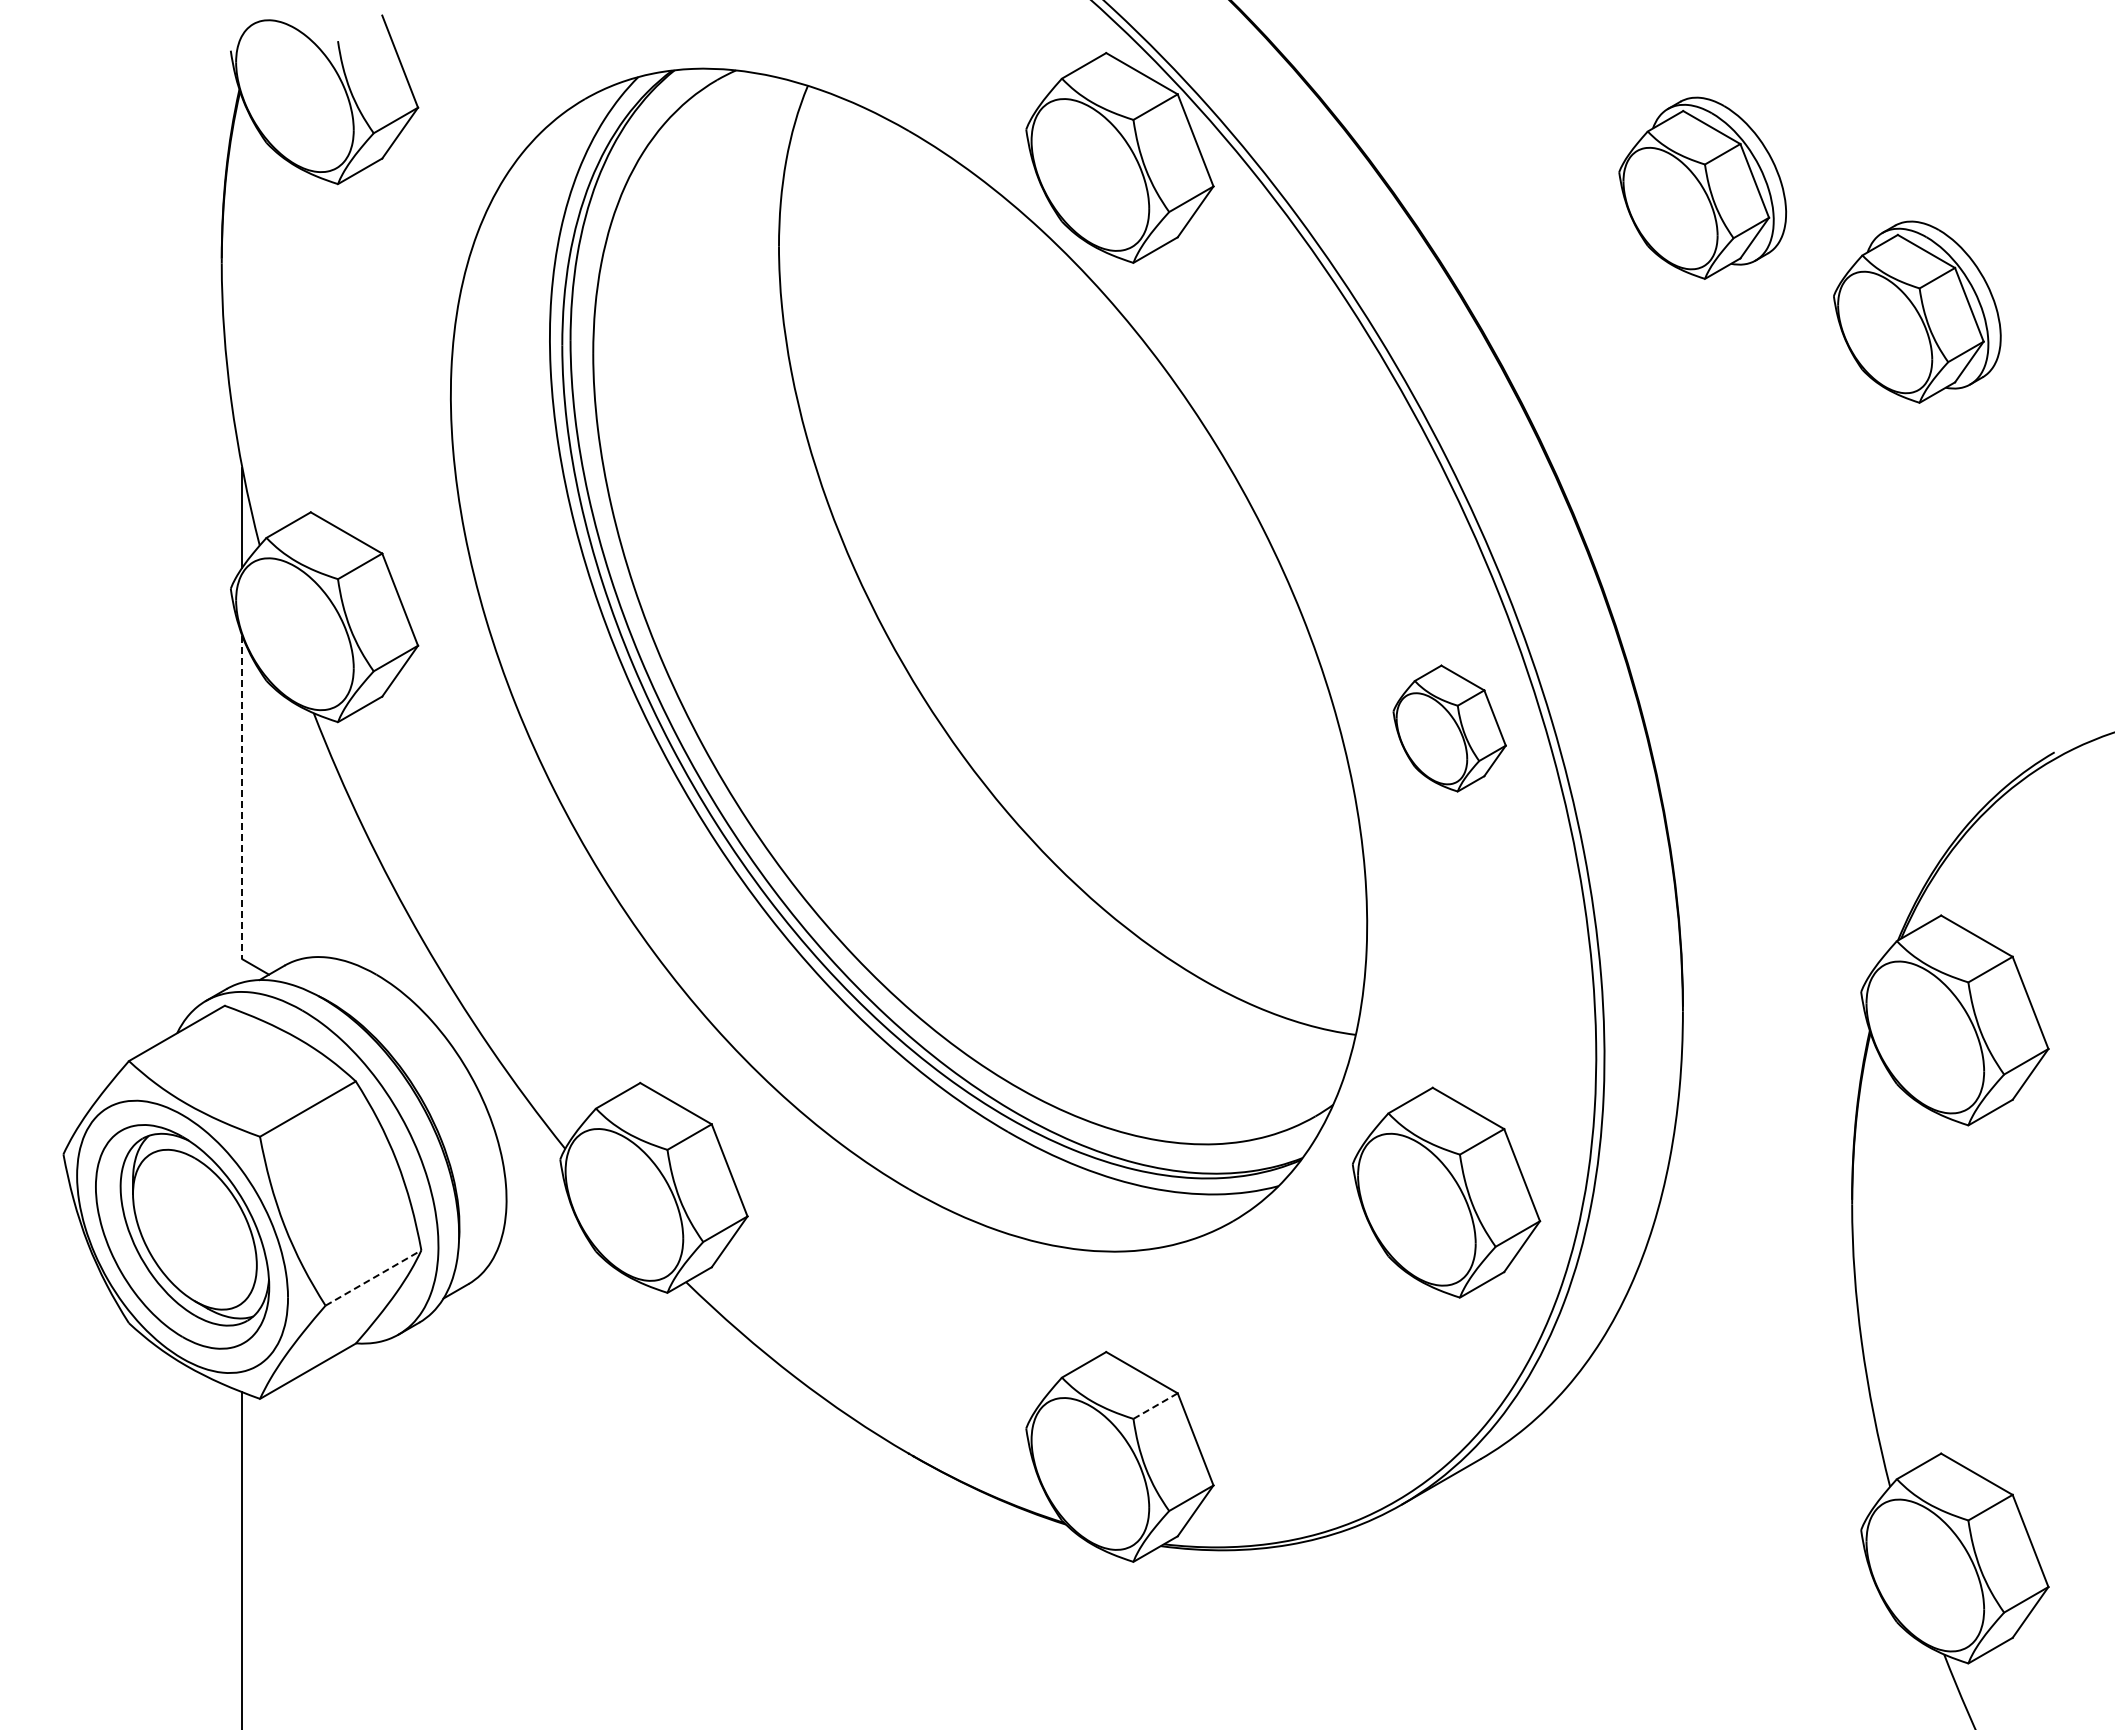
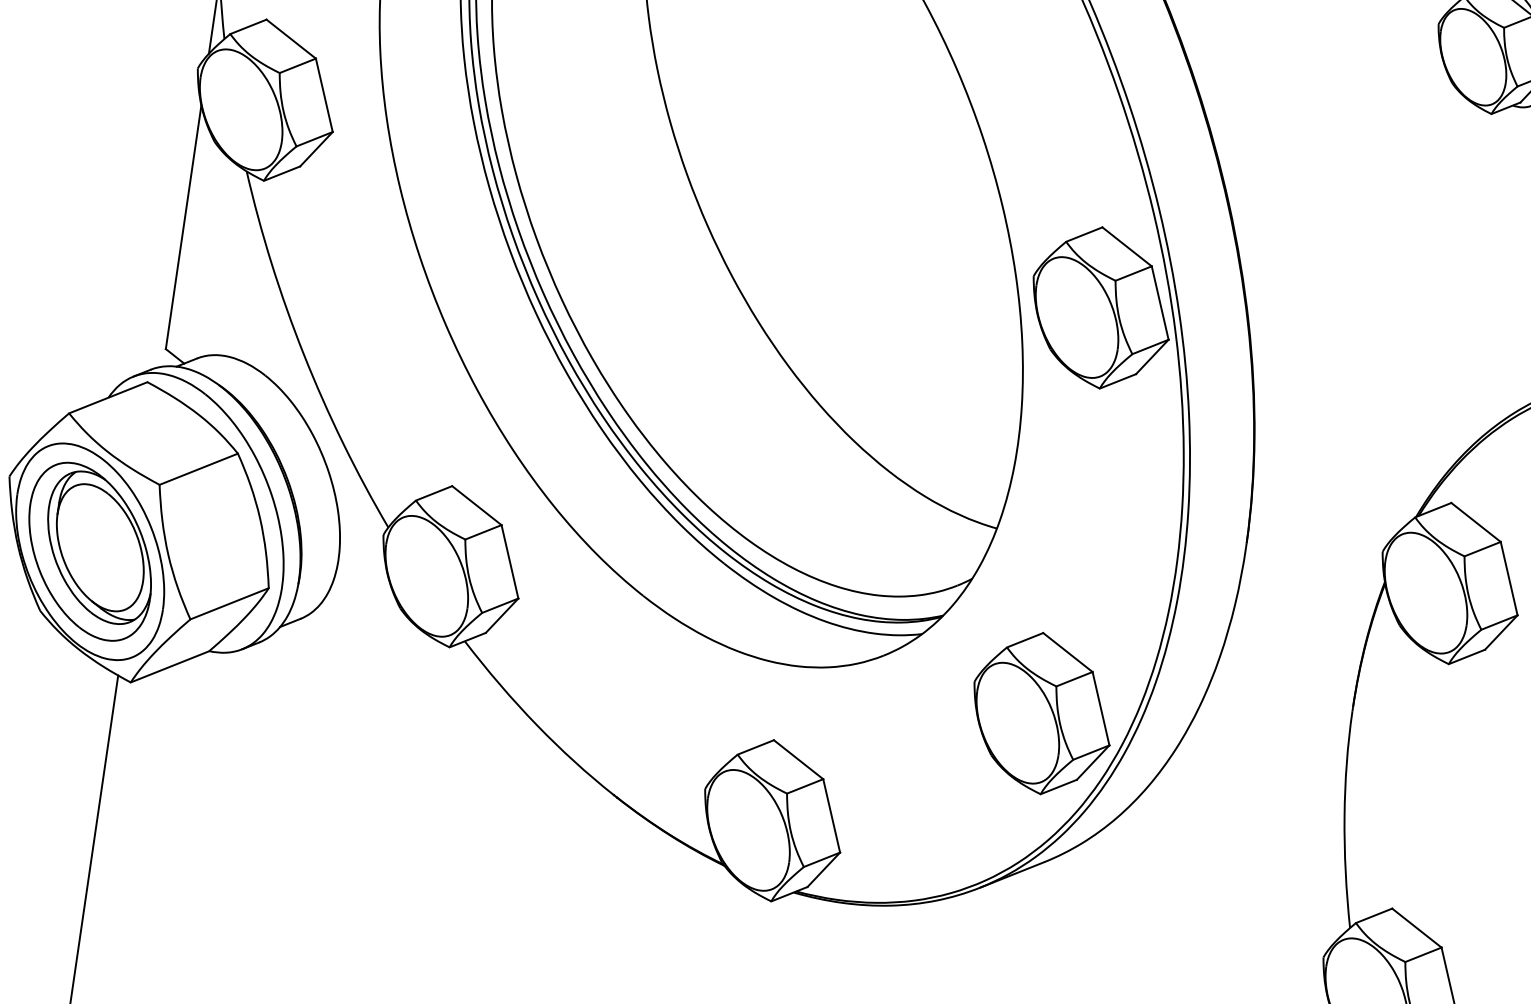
part: (1449, 728) -> (1101, 307), size x1.67
line: (242, 797) -> (183, 227), dashed -> solid
part: (1446, 1192) -> (1042, 713), moved
line: (373, 1277) -> (229, 603), dashed -> solid
line: (1155, 1406) -> (805, 786), dashed -> solid

